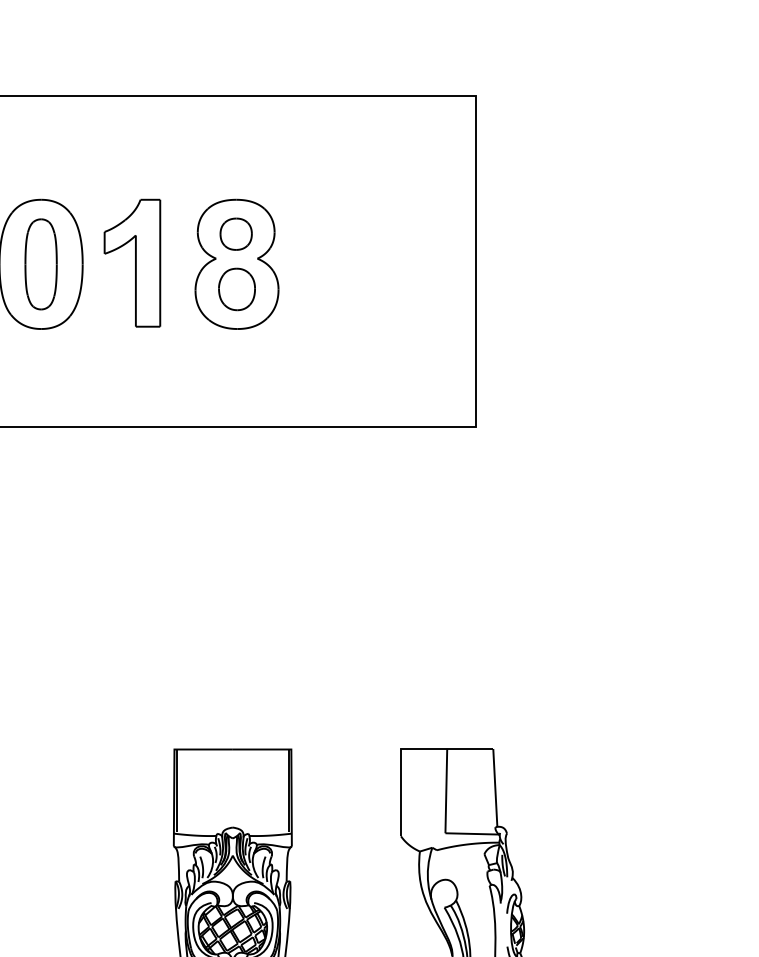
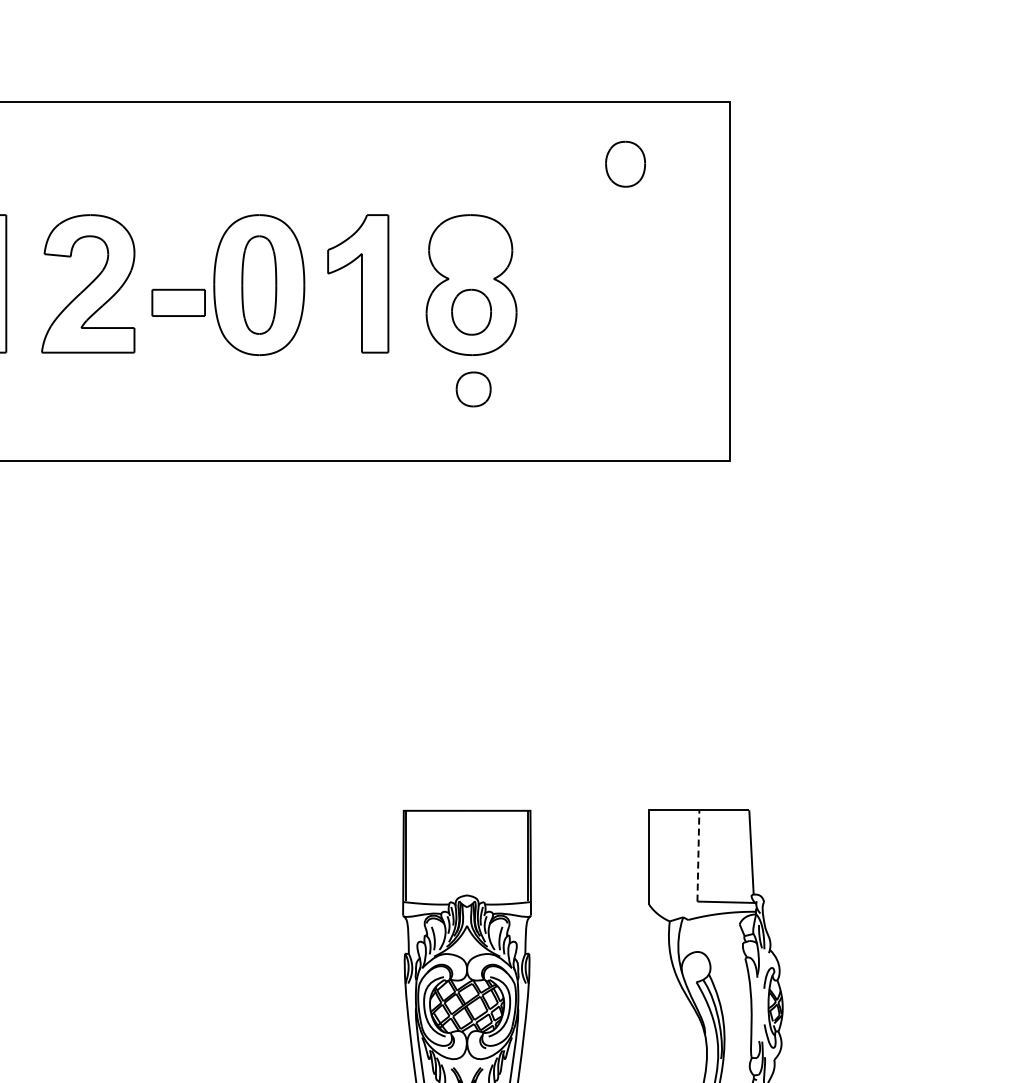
part: (379, 152) -> (625, 163), added
part: (236, 234) -> (473, 389), moved
line: (446, 790) -> (698, 855), solid -> dashed

